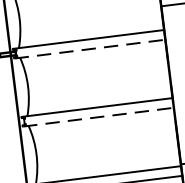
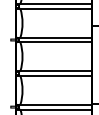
line: (91, 49) -> (55, 42), dashed -> solid
line: (99, 116) -> (55, 75), dashed -> solid

